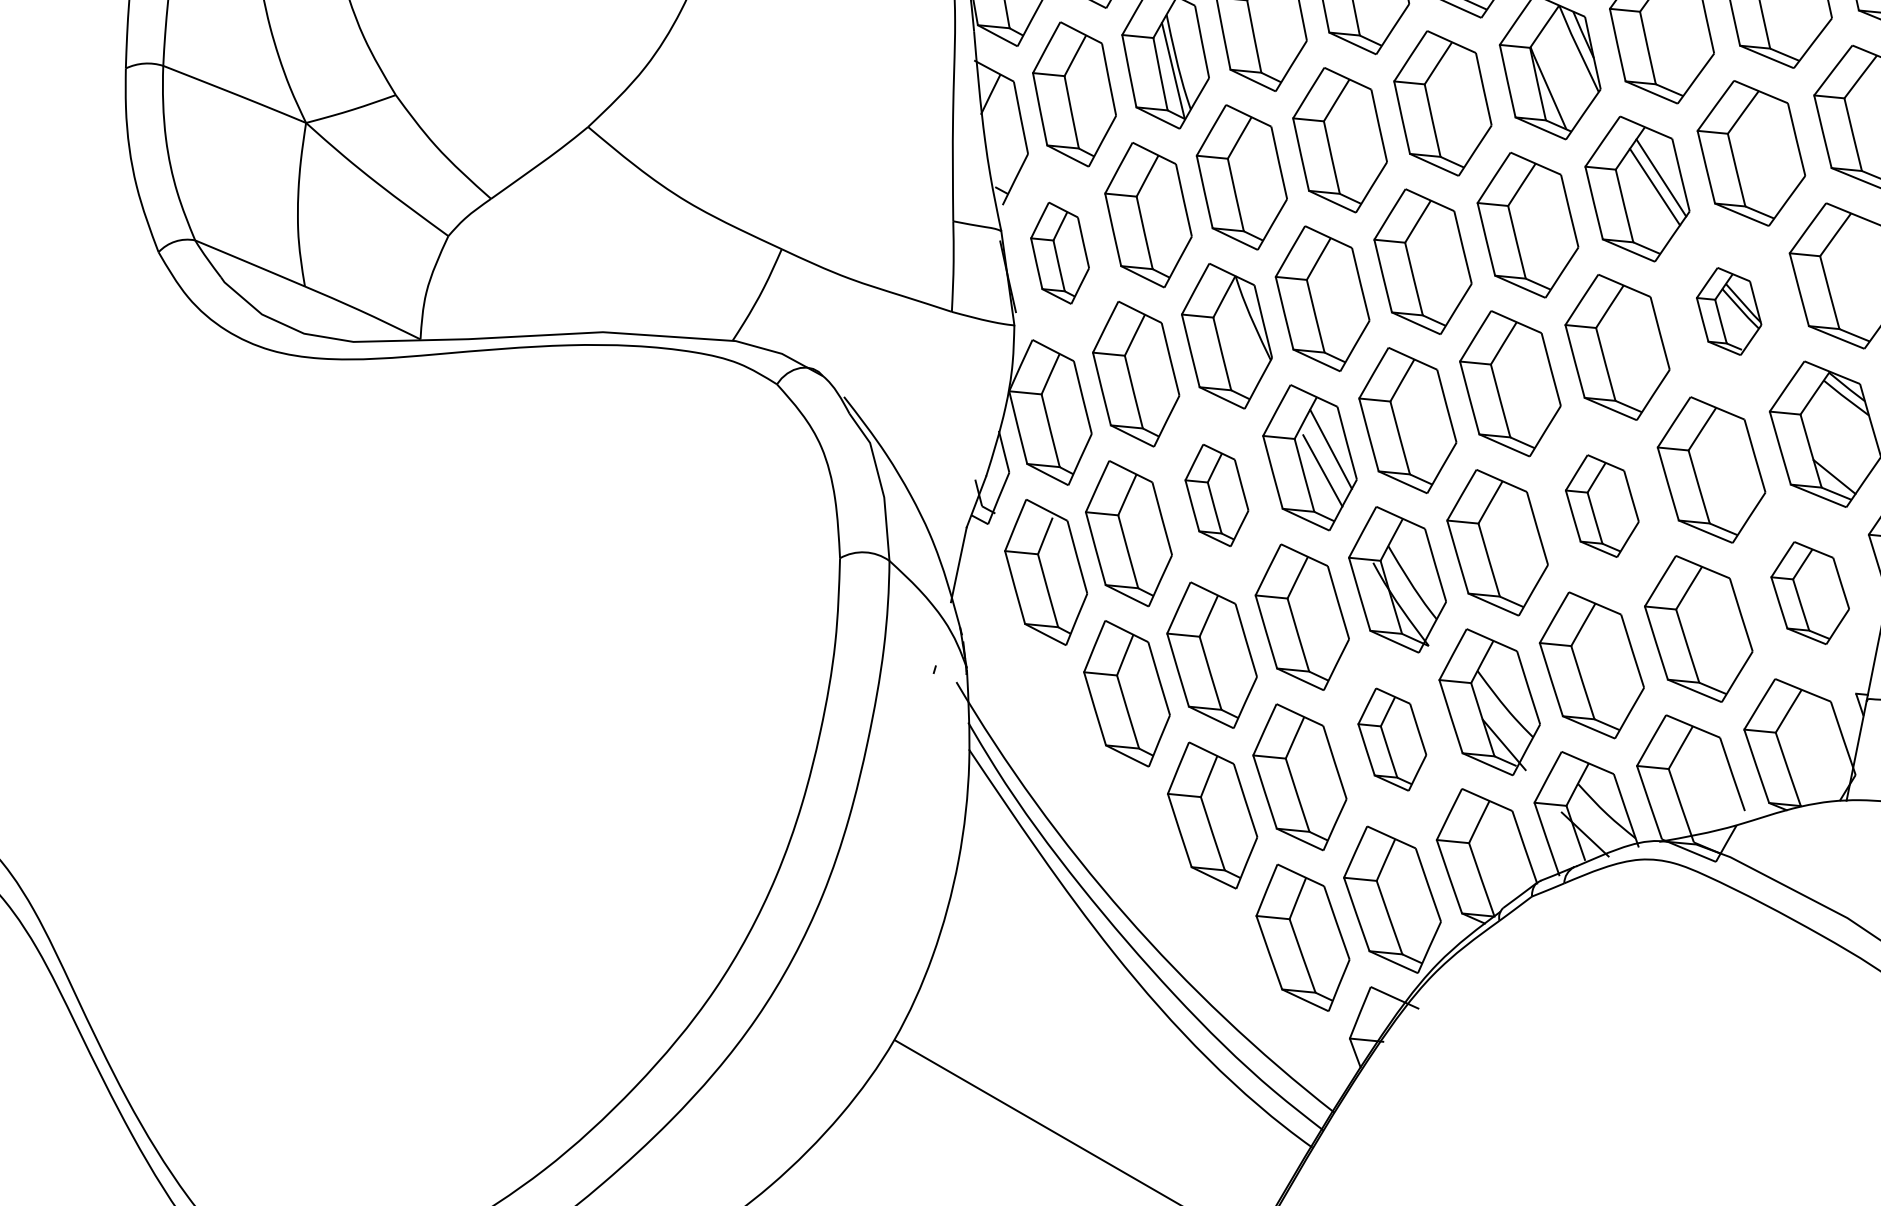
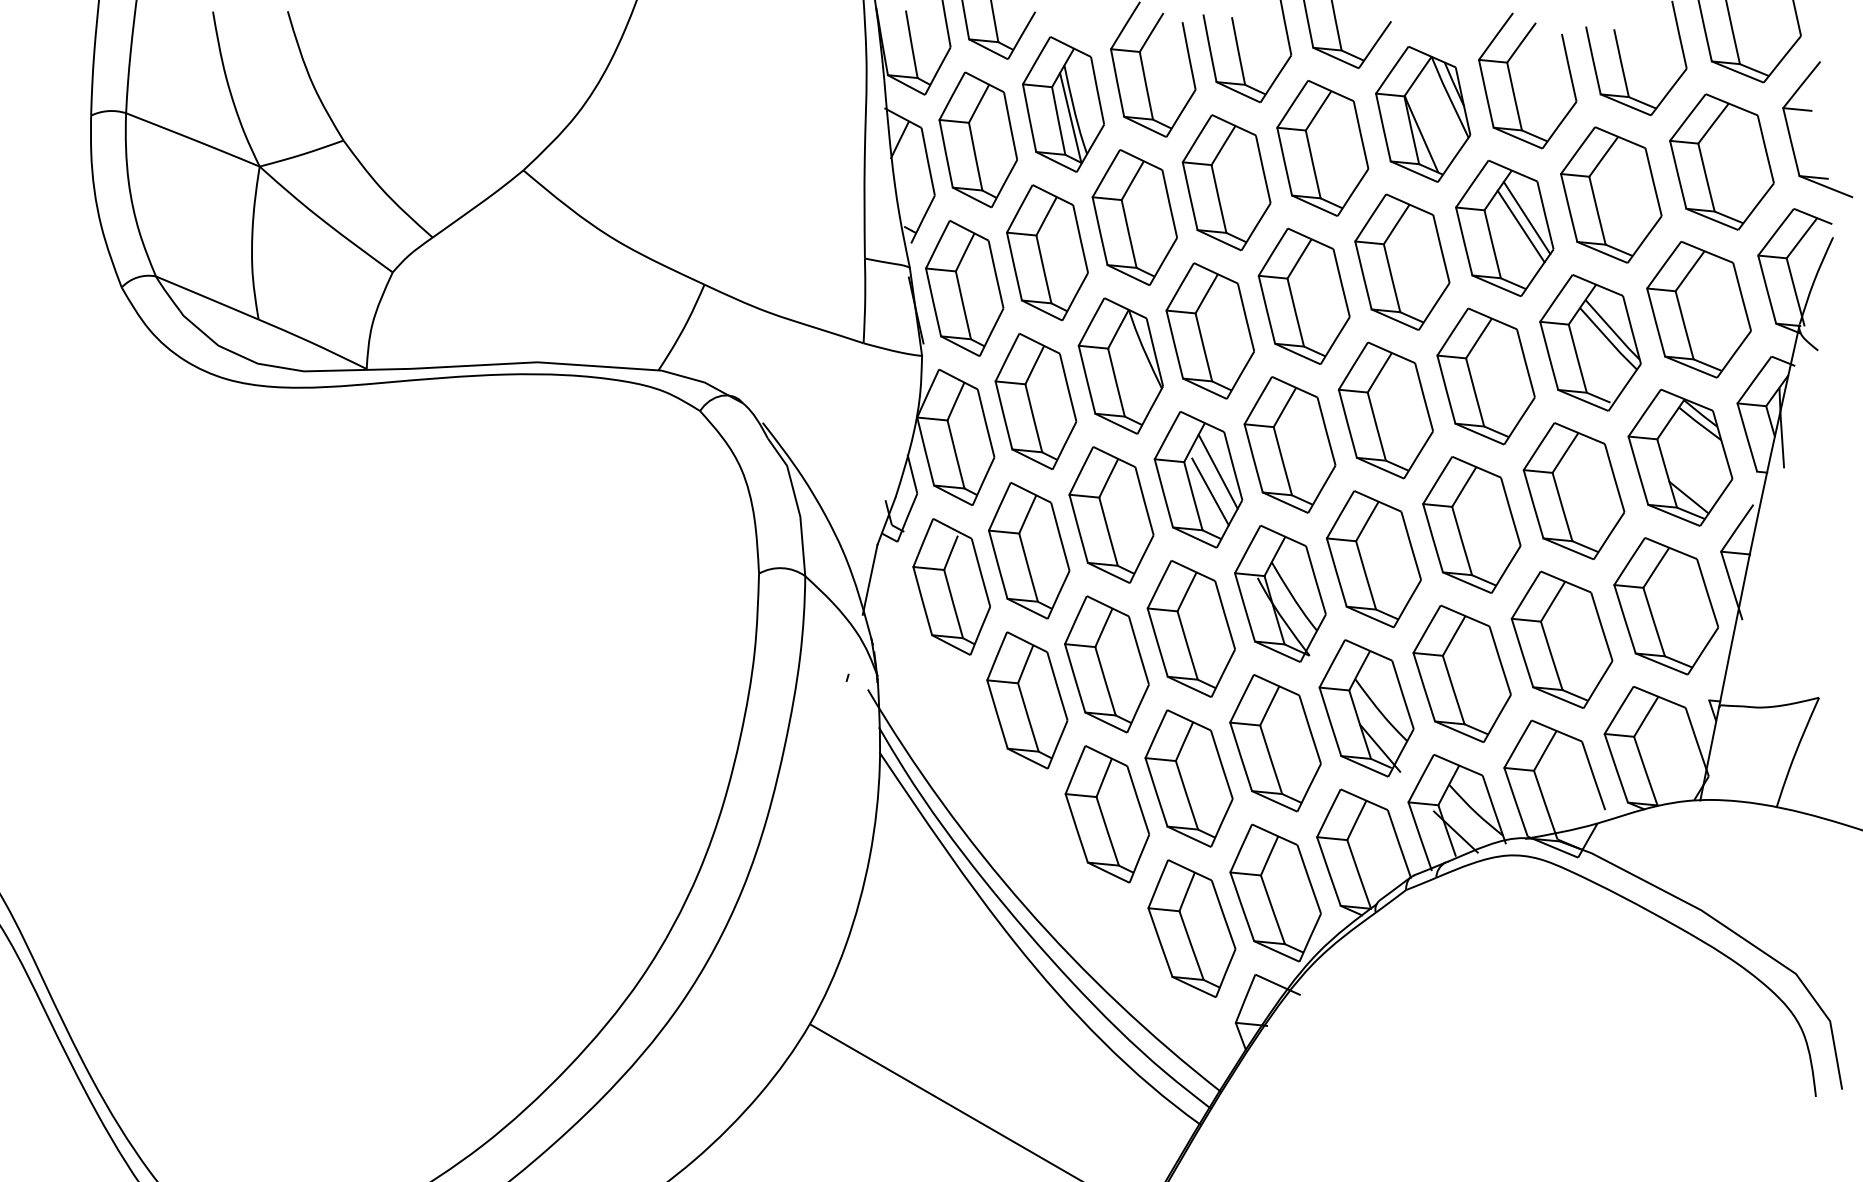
part: (1059, 253) -> (964, 288), size x1.43
part: (1729, 311) -> (1590, 342), size x1.67
part: (1216, 494) -> (1111, 514), size x1.43
part: (1601, 505) -> (1471, 524), size x1.43
part: (1810, 593) -> (1666, 606), size x1.43
part: (1392, 739) -> (1275, 743), size x1.43

